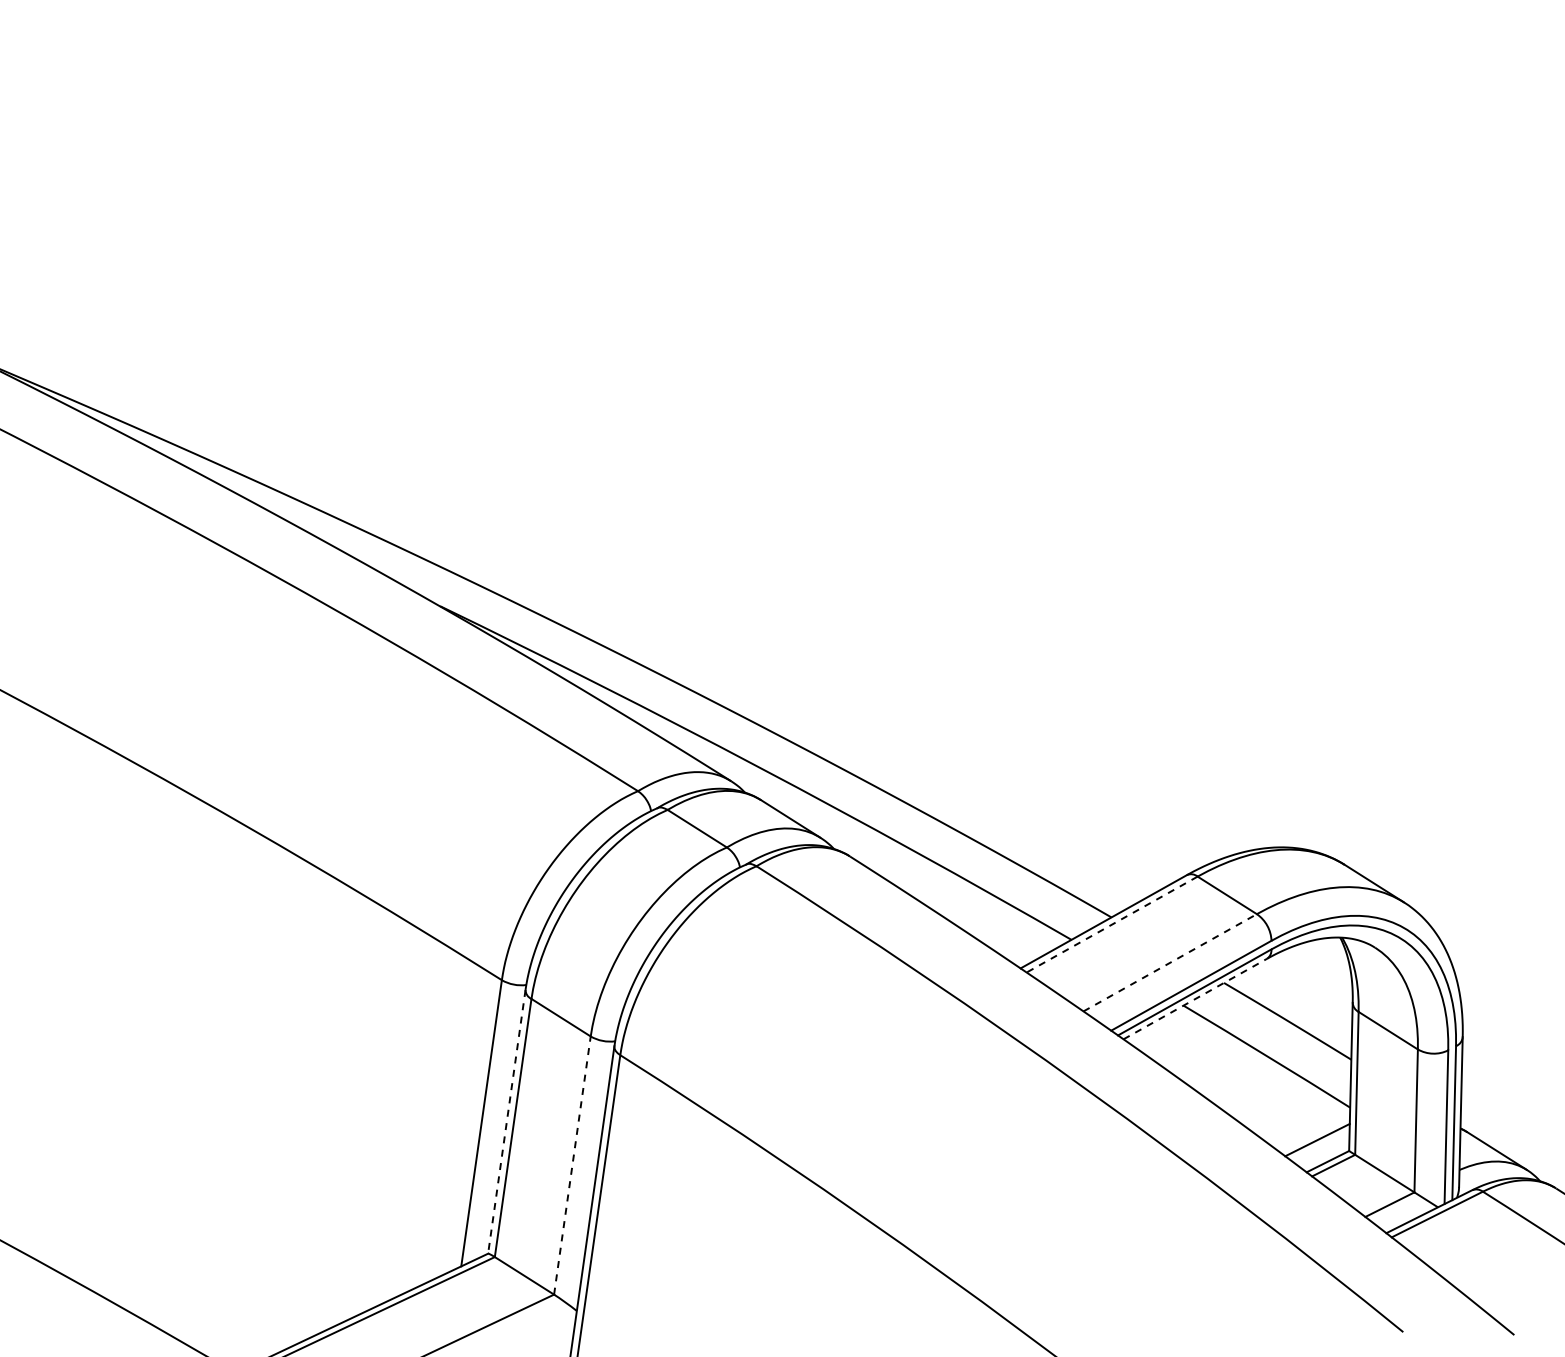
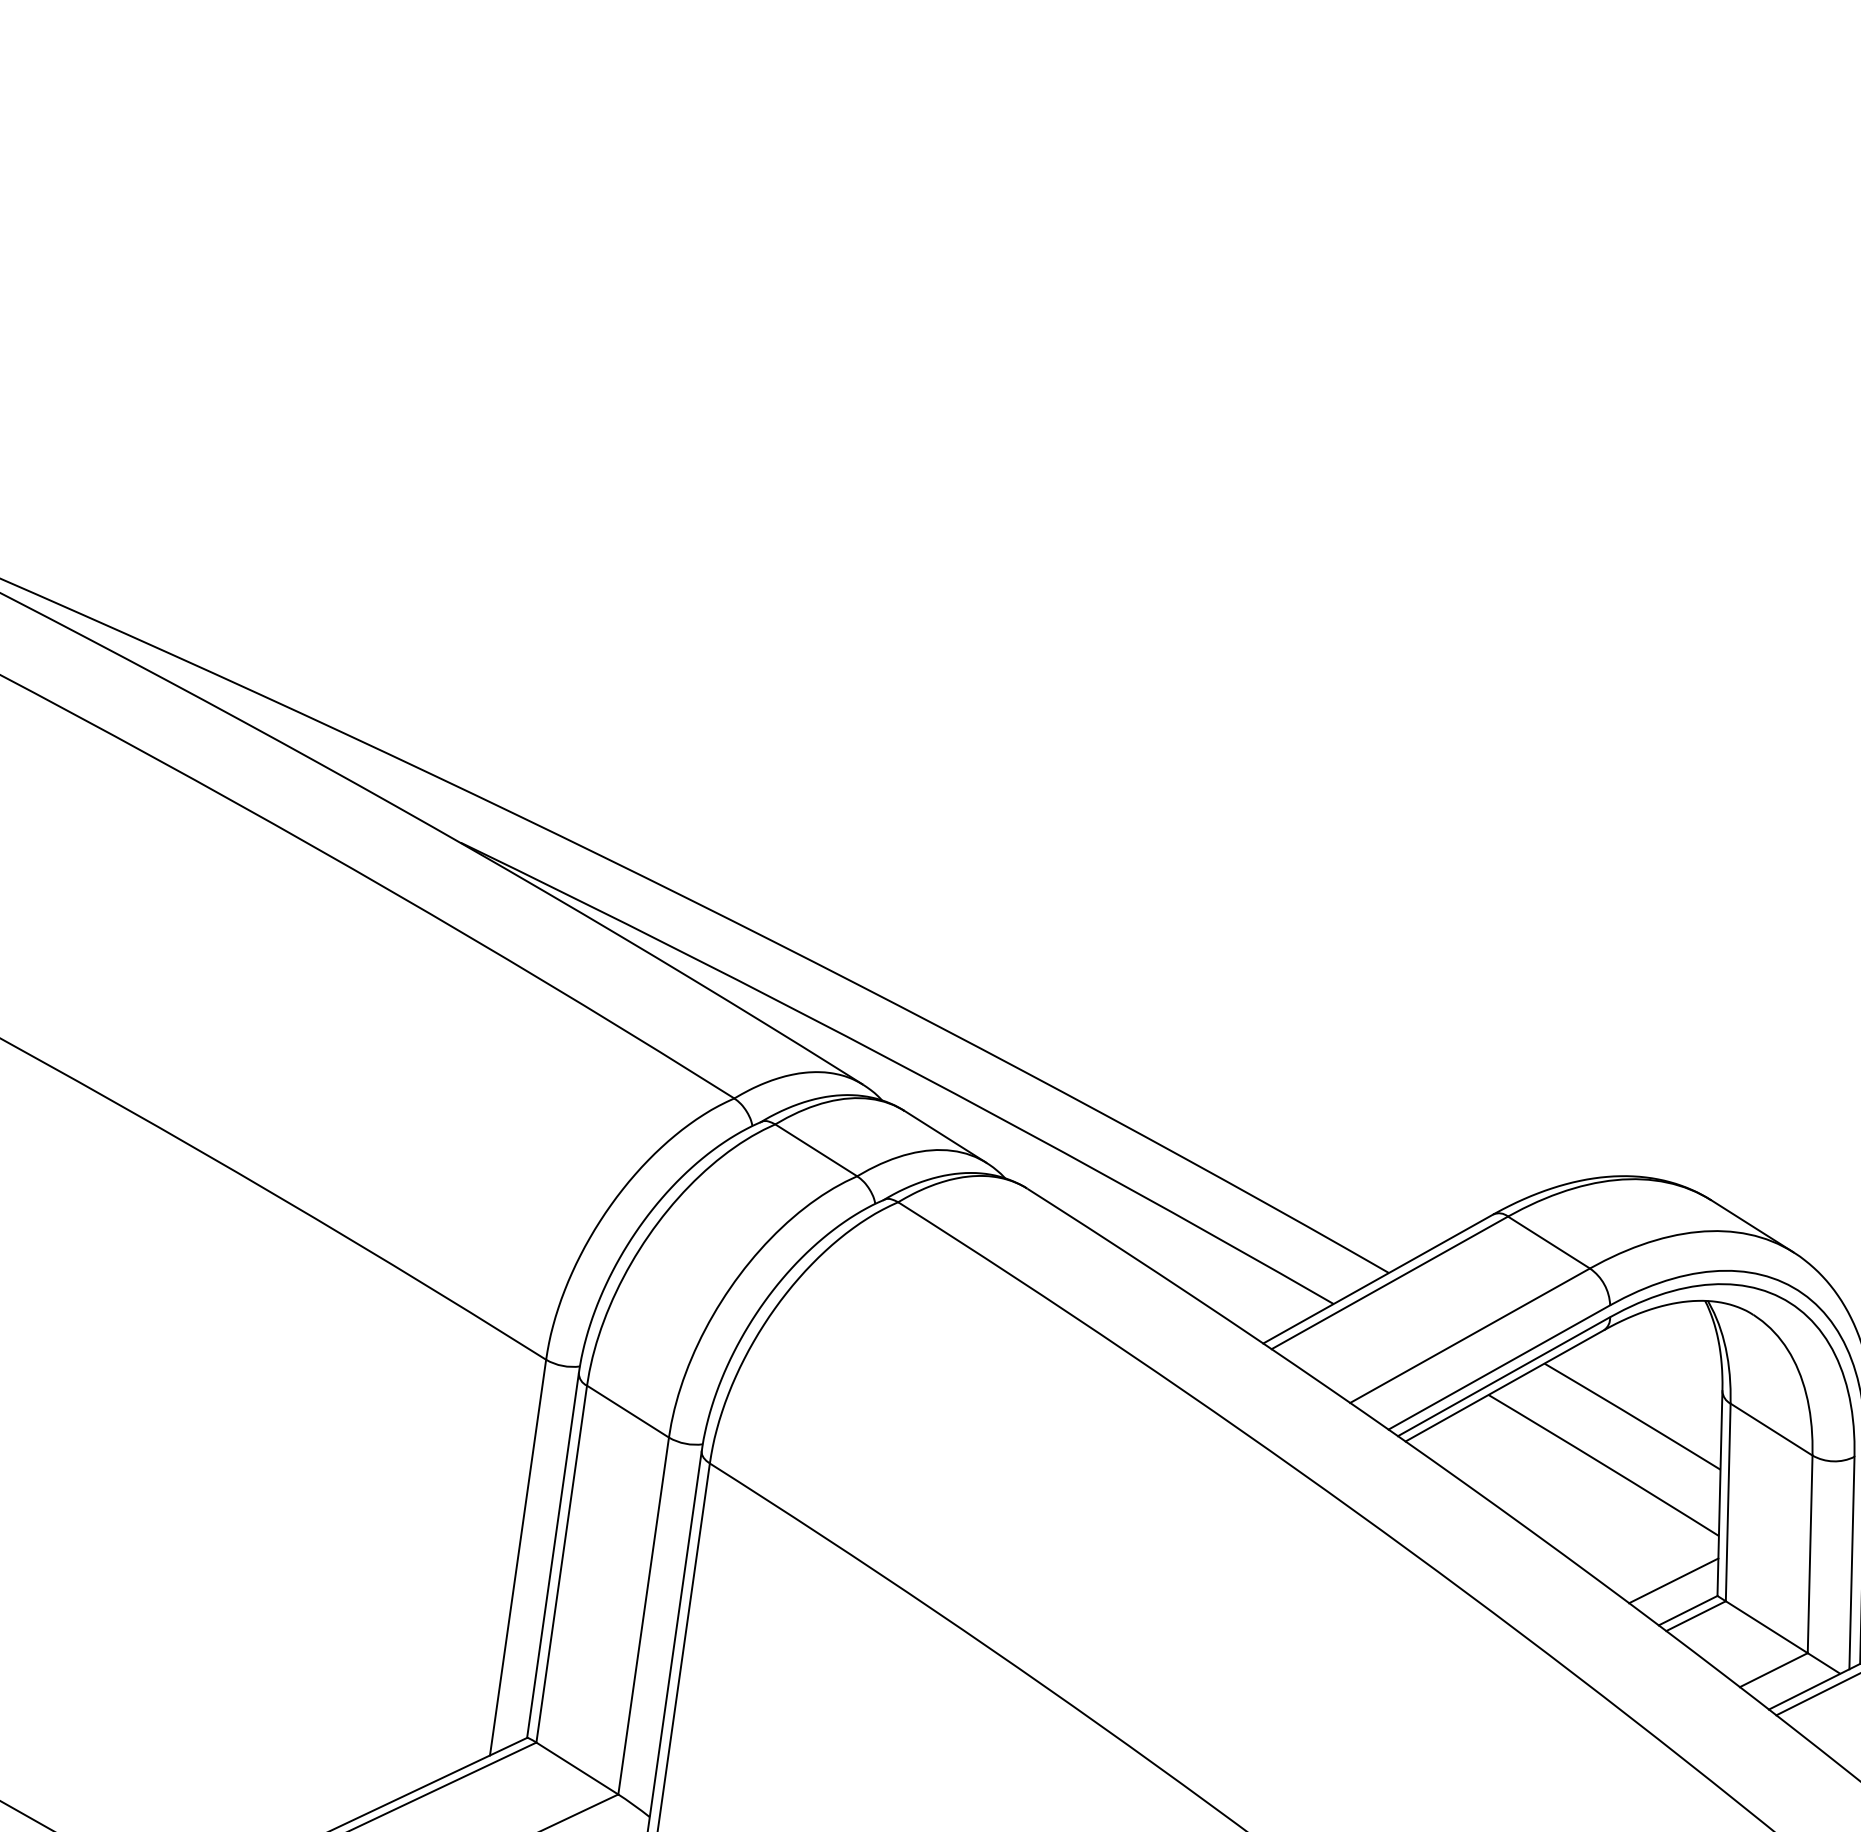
line: (1111, 924) -> (1388, 1282), dashed -> solid
line: (1170, 962) -> (1470, 1335), dashed -> solid
line: (1195, 998) -> (1505, 1385), dashed -> solid
line: (506, 1122) -> (552, 1556), dashed -> solid
line: (572, 1165) -> (643, 1615), dashed -> solid

